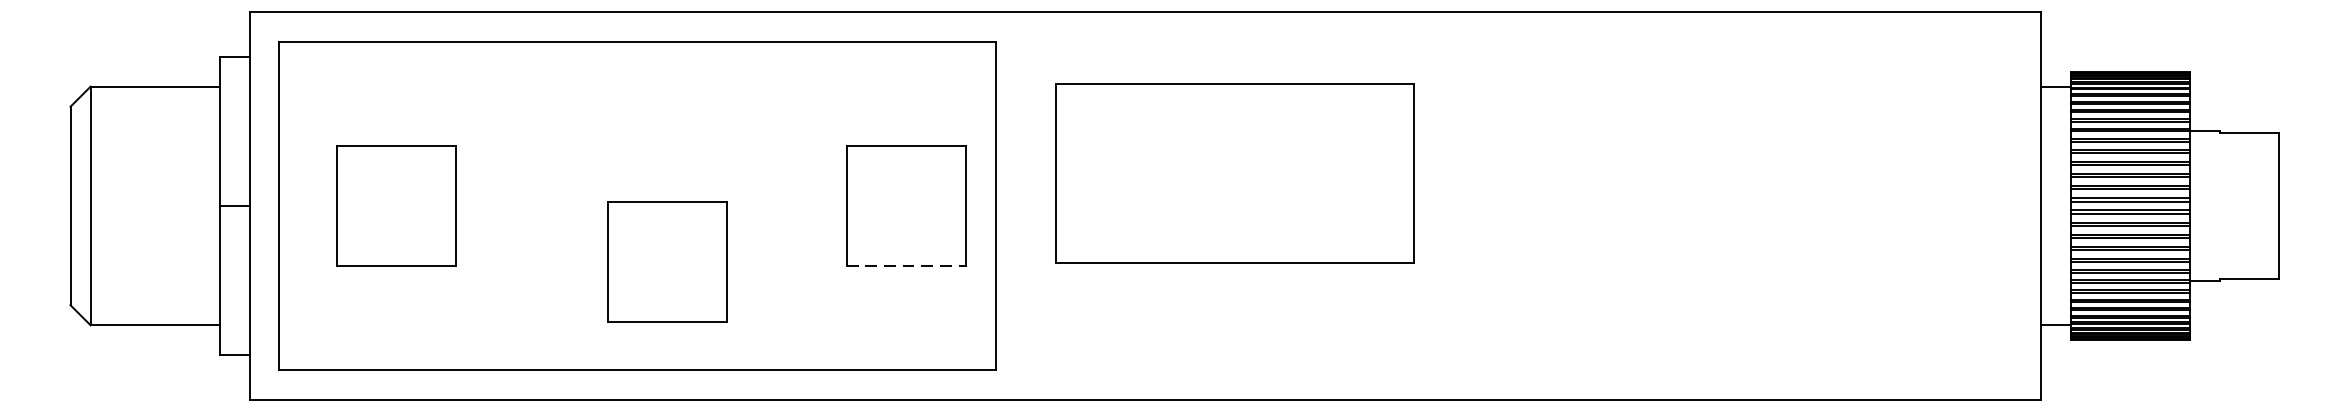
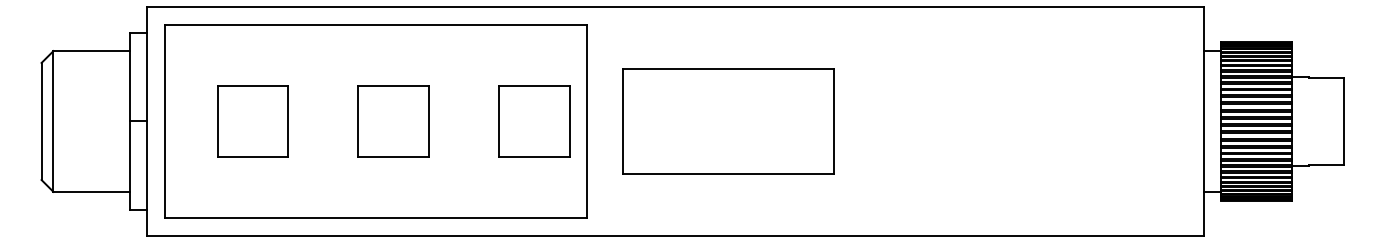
part: (1235, 173) -> (728, 121), moved
part: (395, 206) -> (252, 121), moved
part: (667, 261) -> (393, 121), moved
line: (907, 265) -> (535, 156), dashed -> solid

